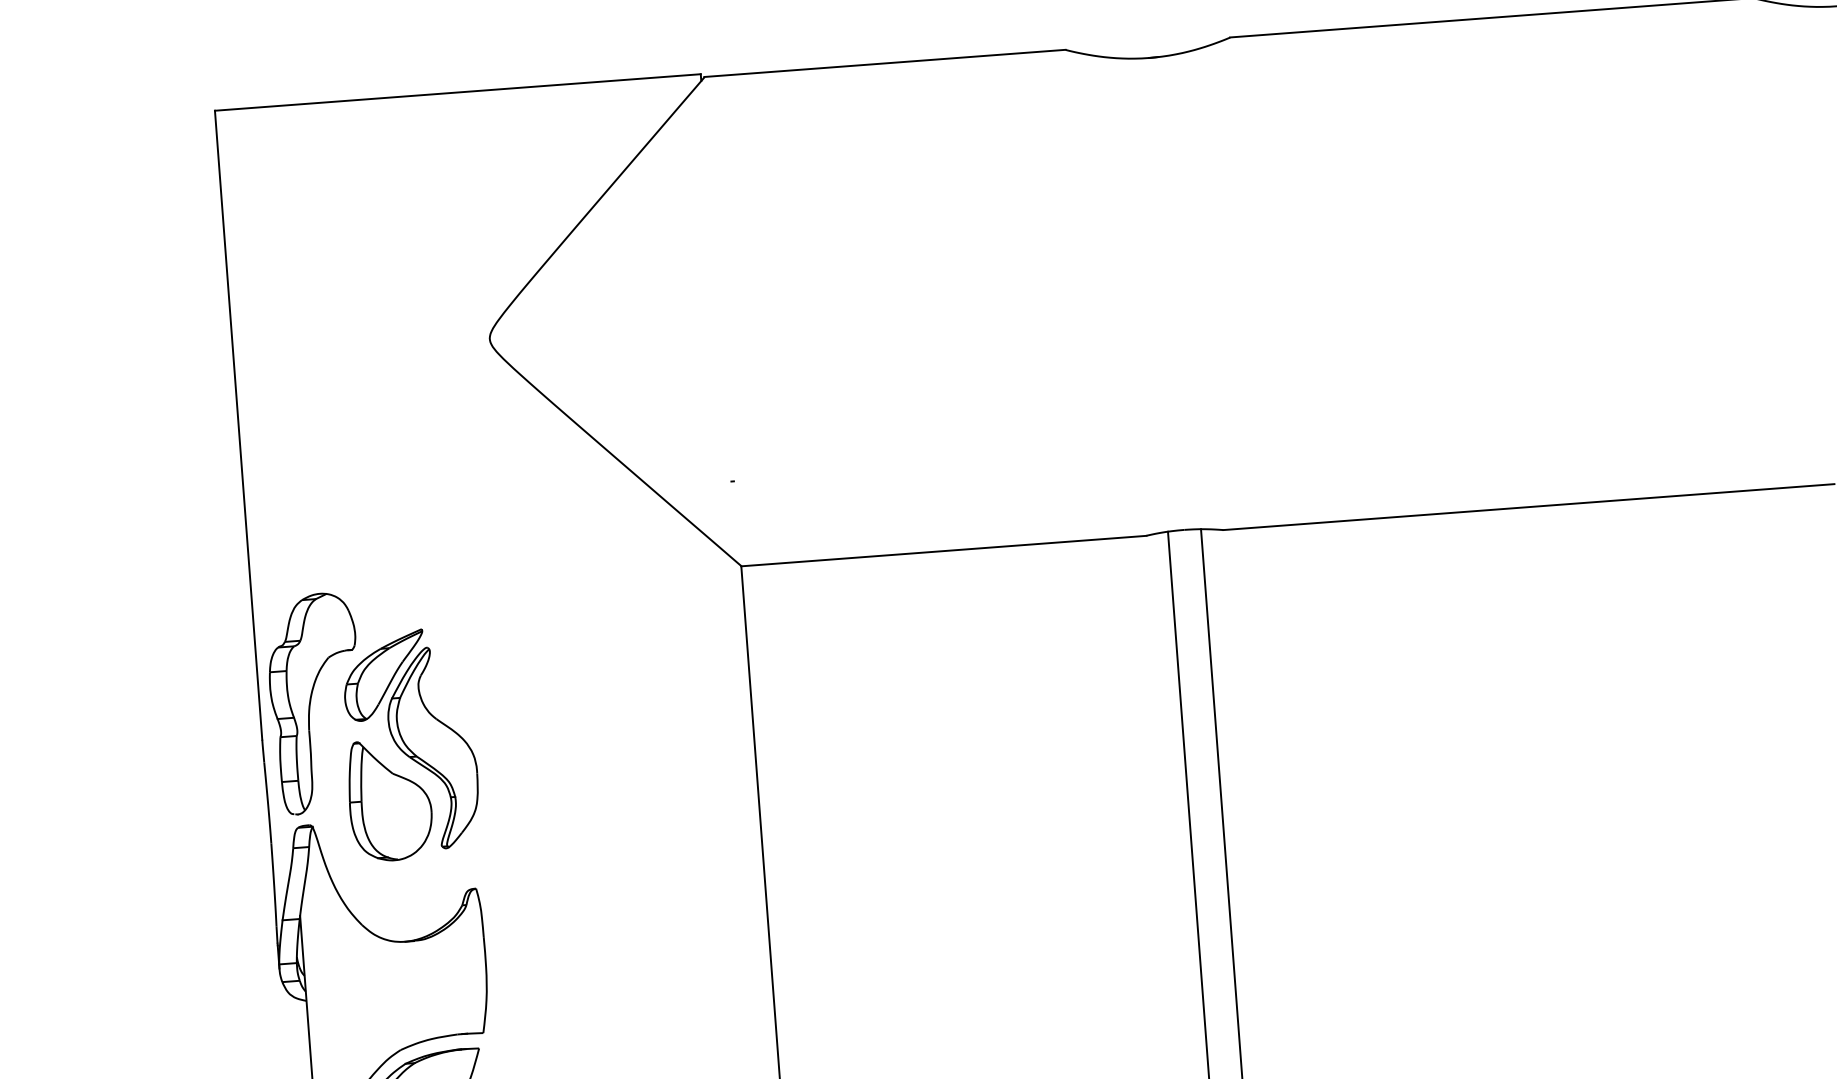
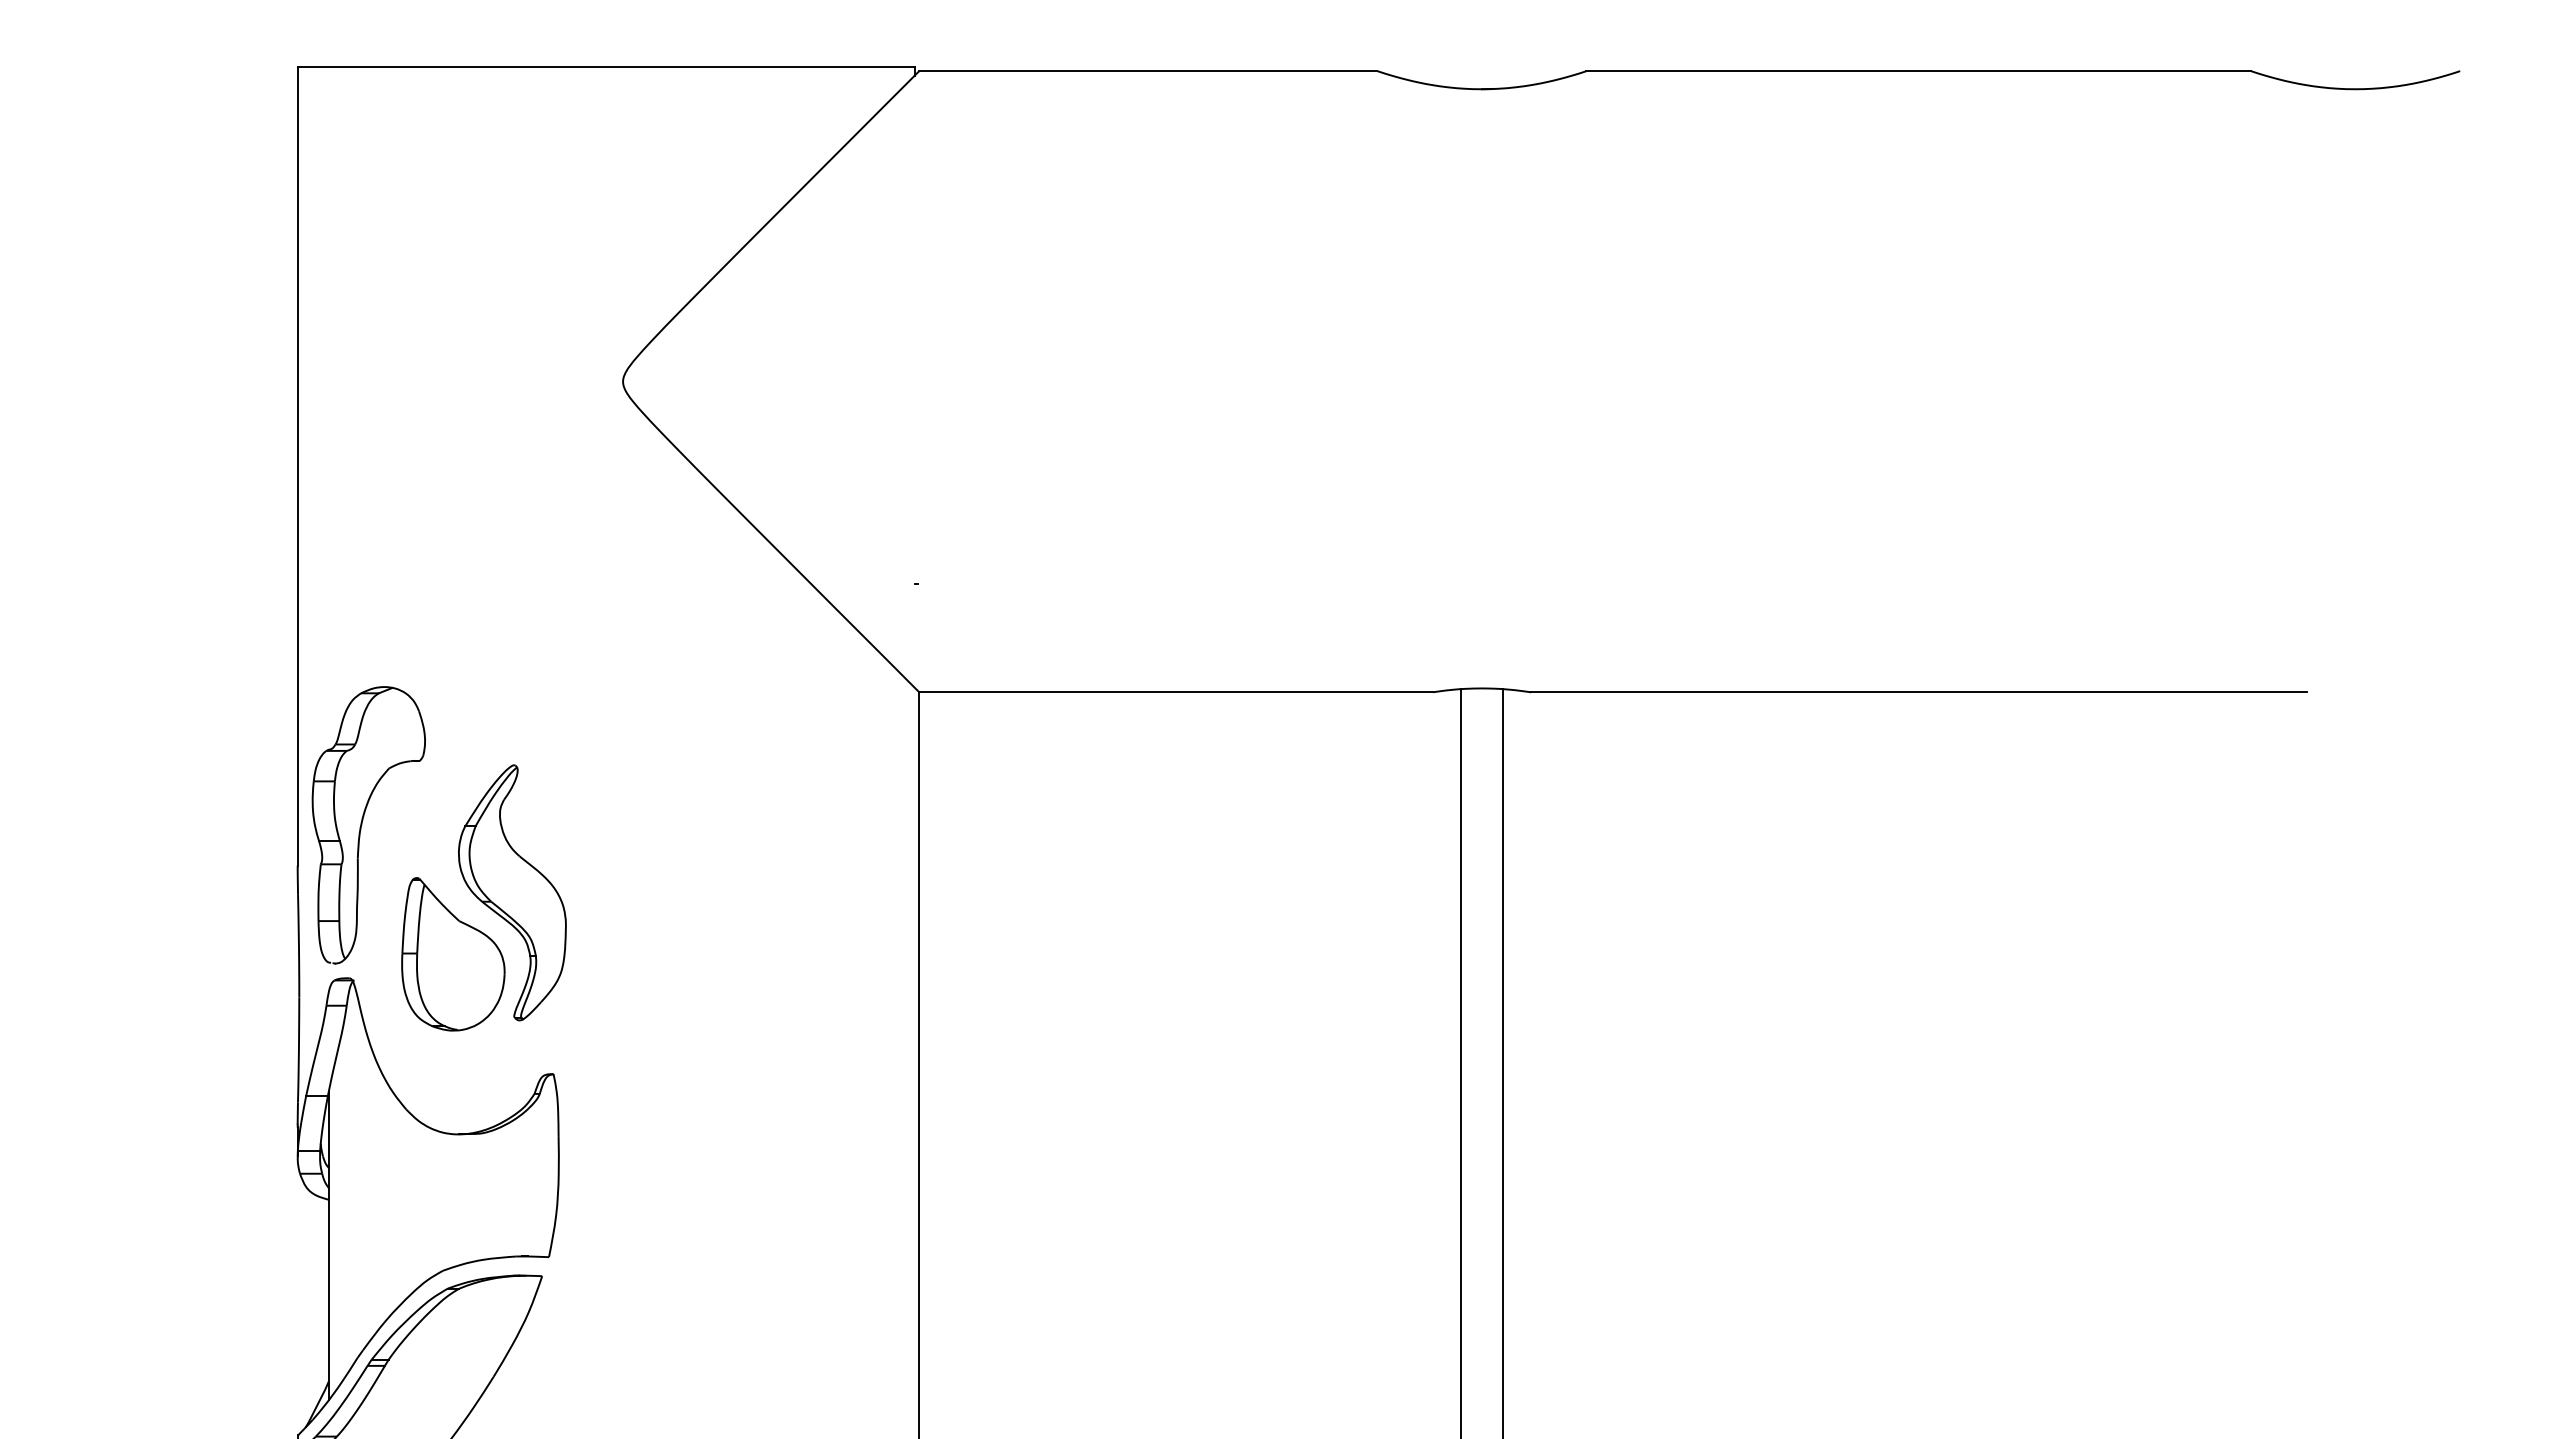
part: (384, 675) -> (457, 796), removed

